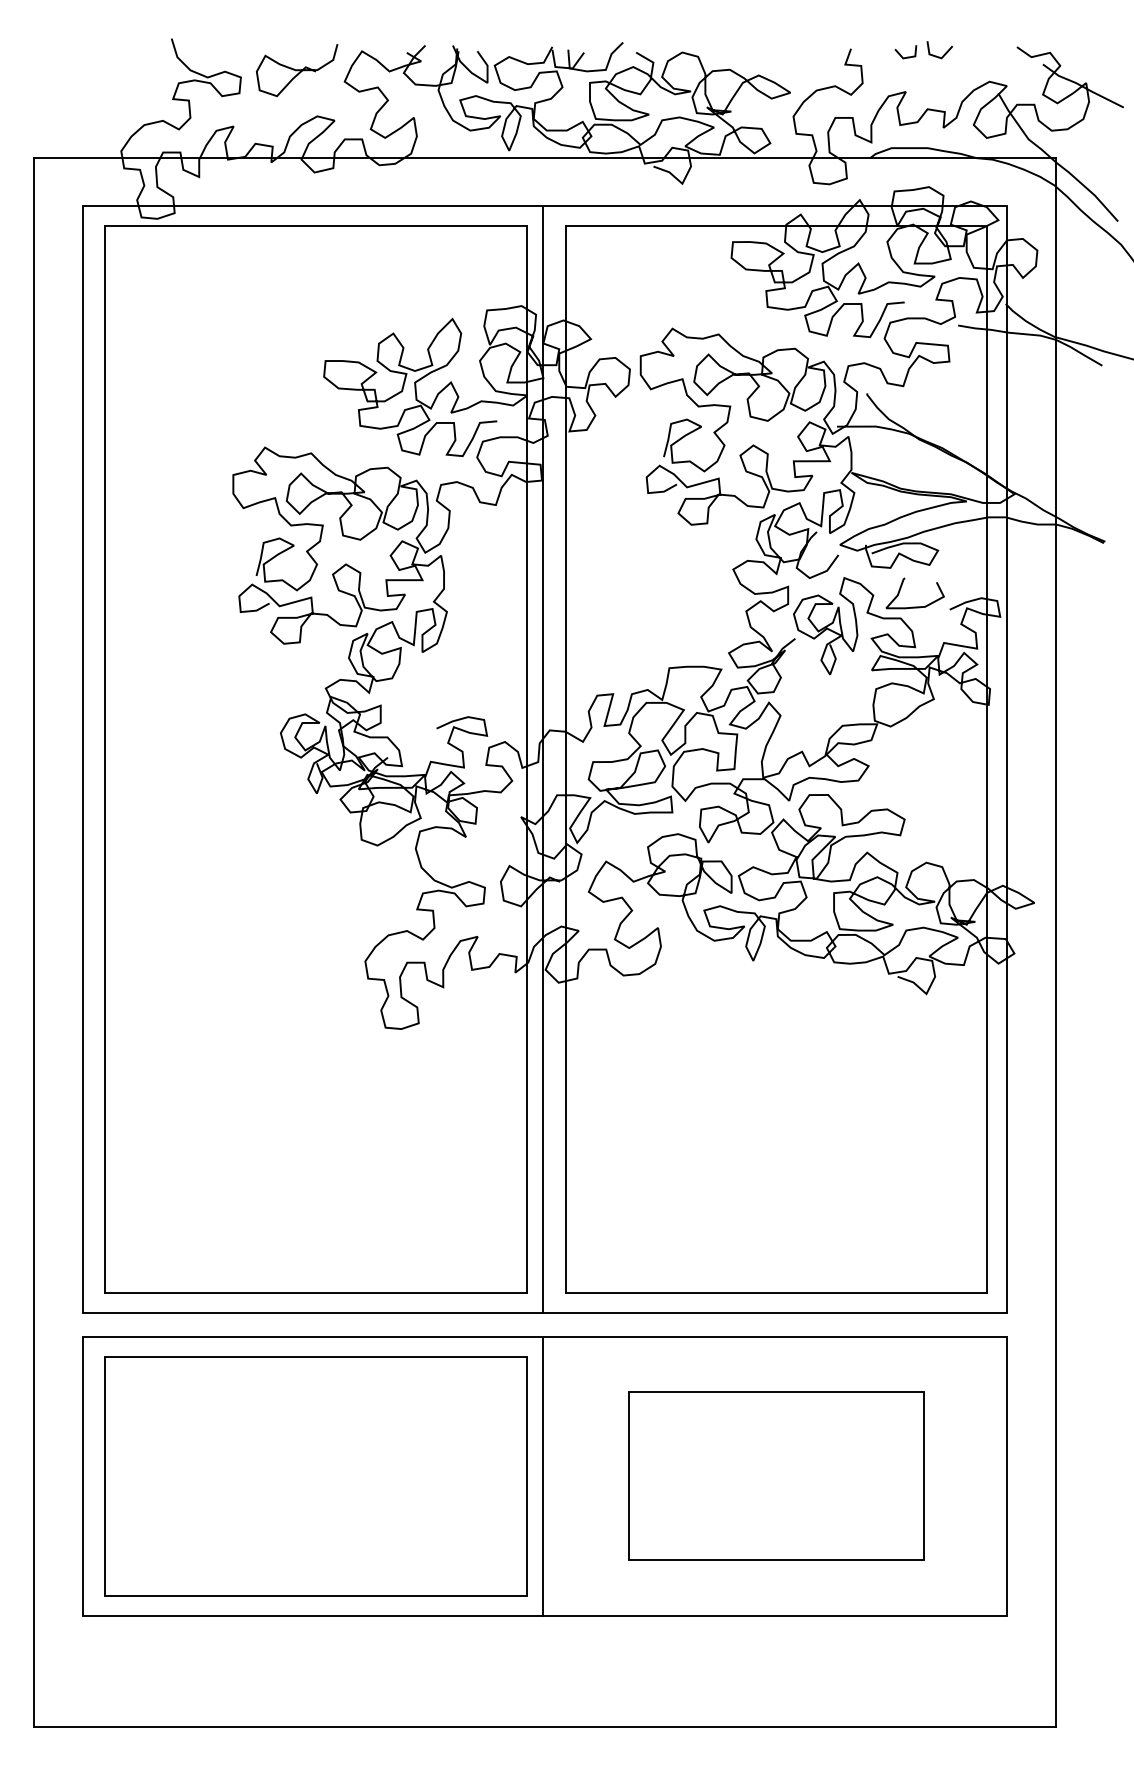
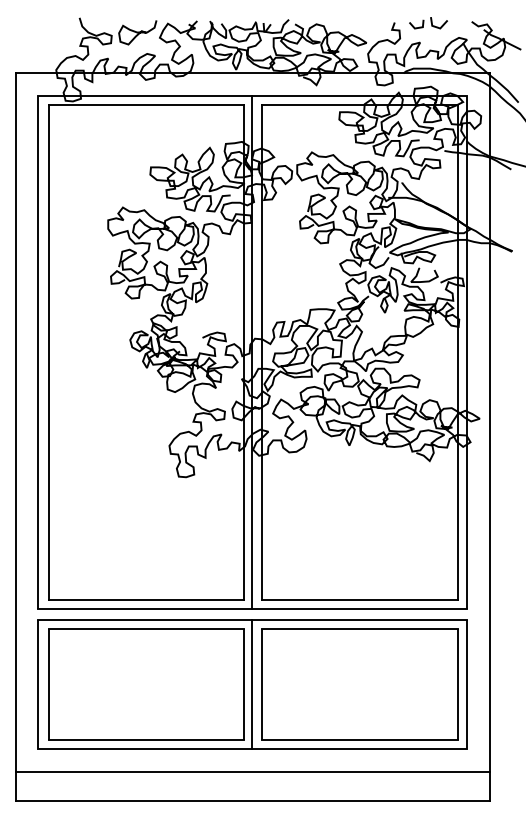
part: (923, 50) -> (428, 23), size x1.43
part: (775, 1475) -> (359, 684), size x1.43
line: (544, 1663) -> (252, 771), added

